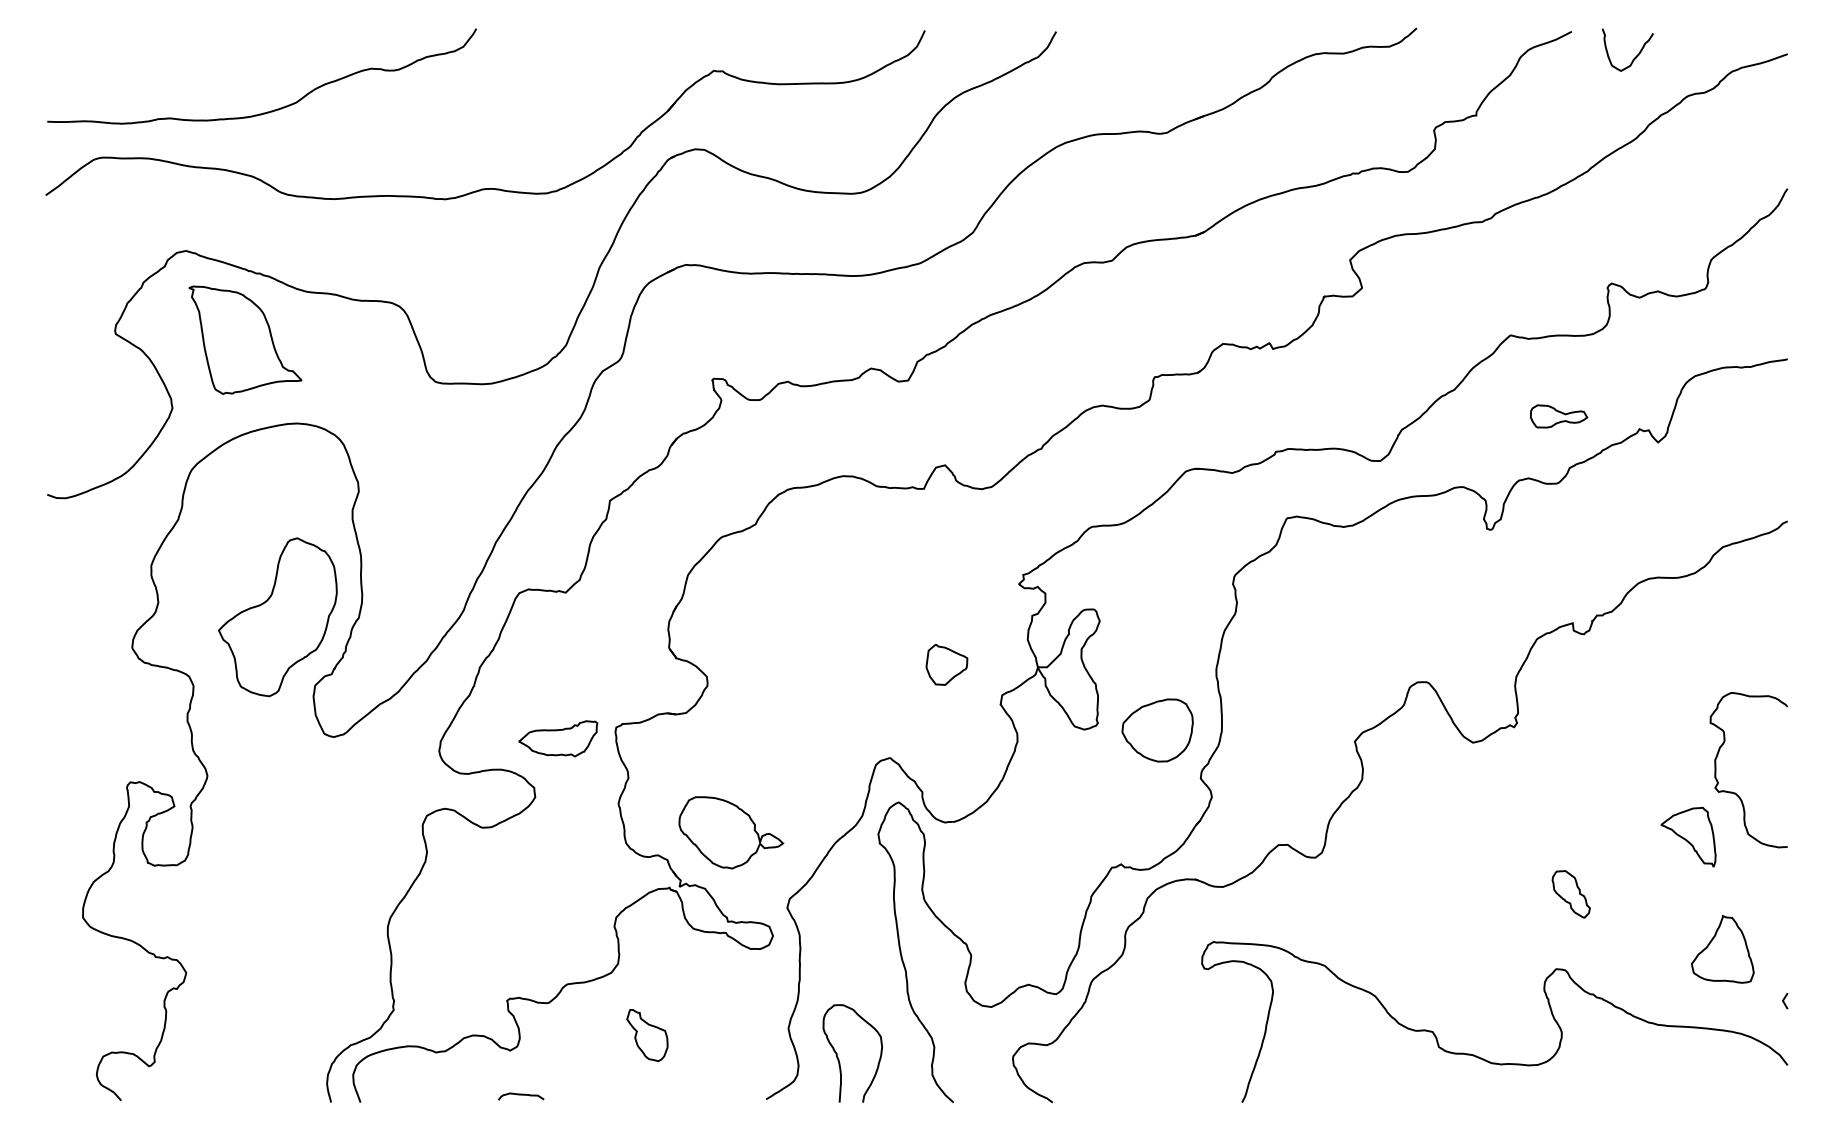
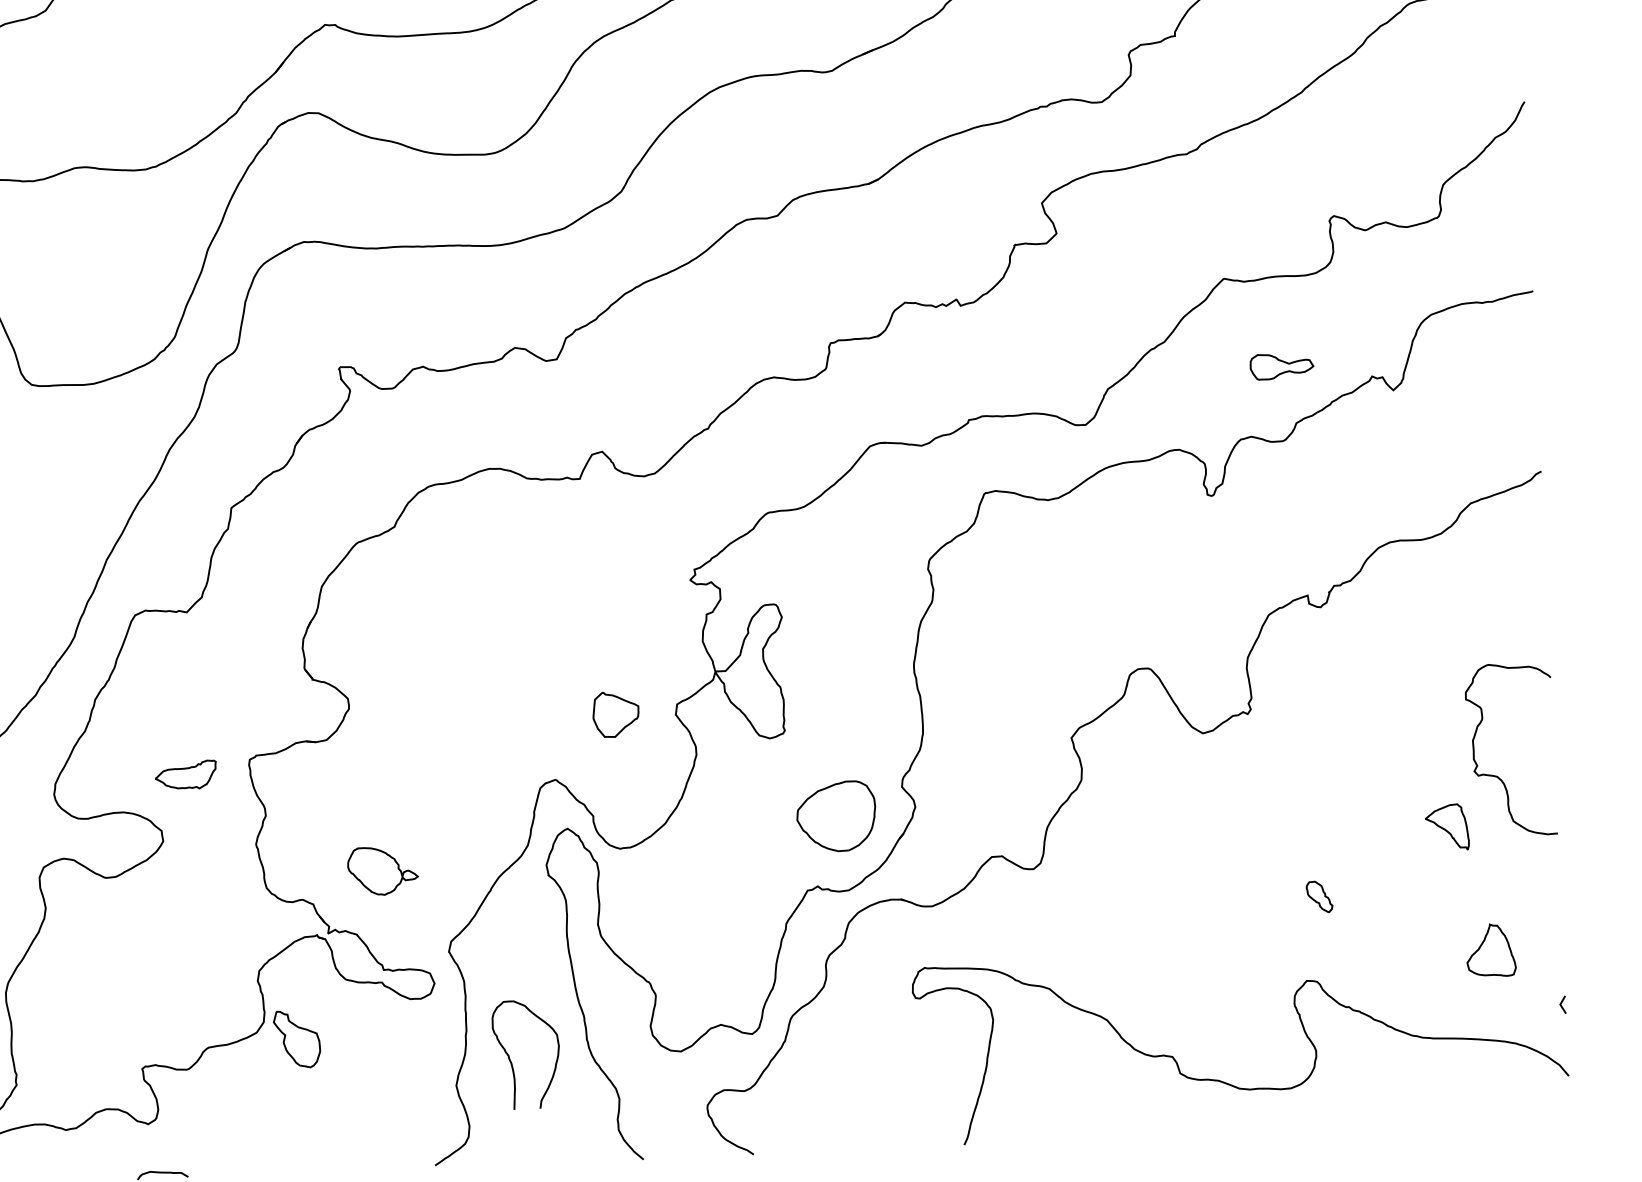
part: (946, 664) -> (615, 714), moved
part: (1157, 730) -> (836, 816), moved
part: (558, 738) -> (186, 774), size x0.7
part: (731, 832) -> (383, 870), size x0.6
part: (1688, 837) -> (1447, 827), size x0.7
part: (1570, 894) -> (1318, 897), size x0.6
part: (1722, 949) -> (1490, 950), size x0.7
part: (647, 1035) -> (297, 1039), moved
curve: (839, 1059) -> (512, 1061), moved

